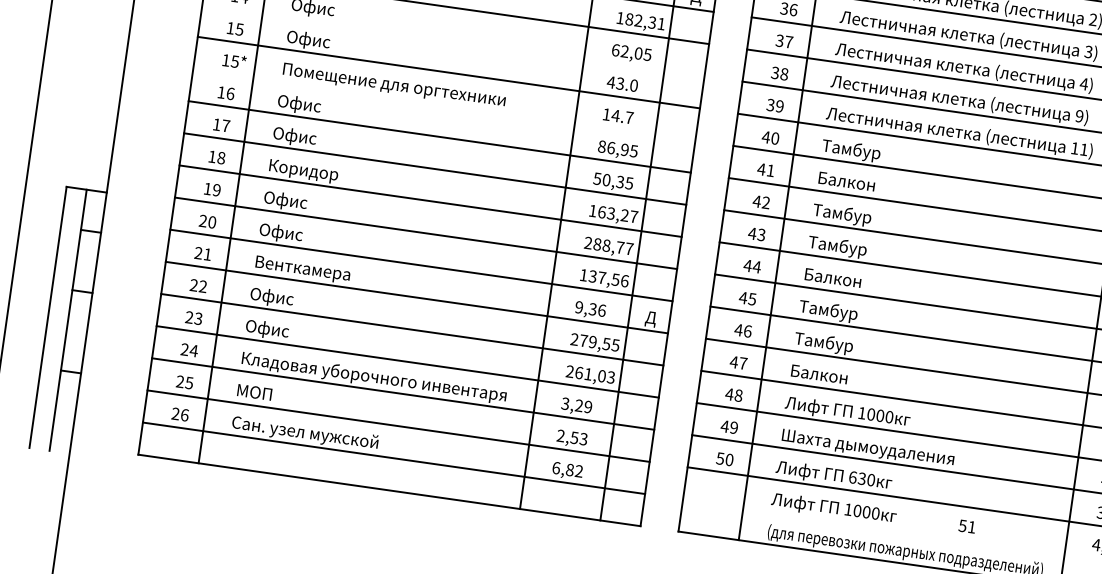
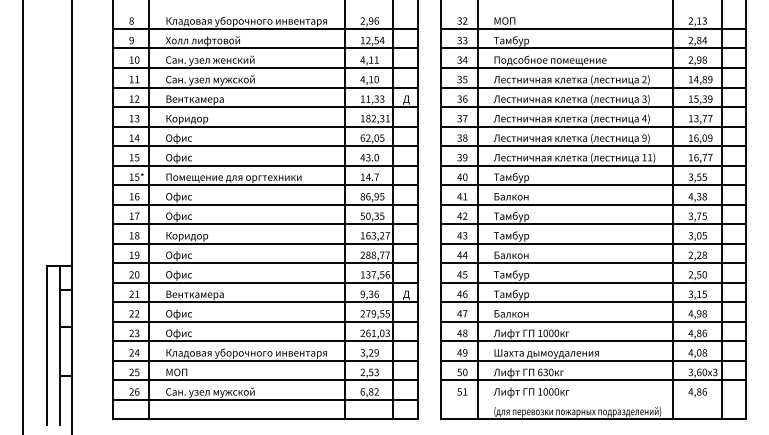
line: (451, 40) -> (264, 146), added
line: (442, 105) -> (264, 185), added
text: (967, 525) -> (462, 391), moved

